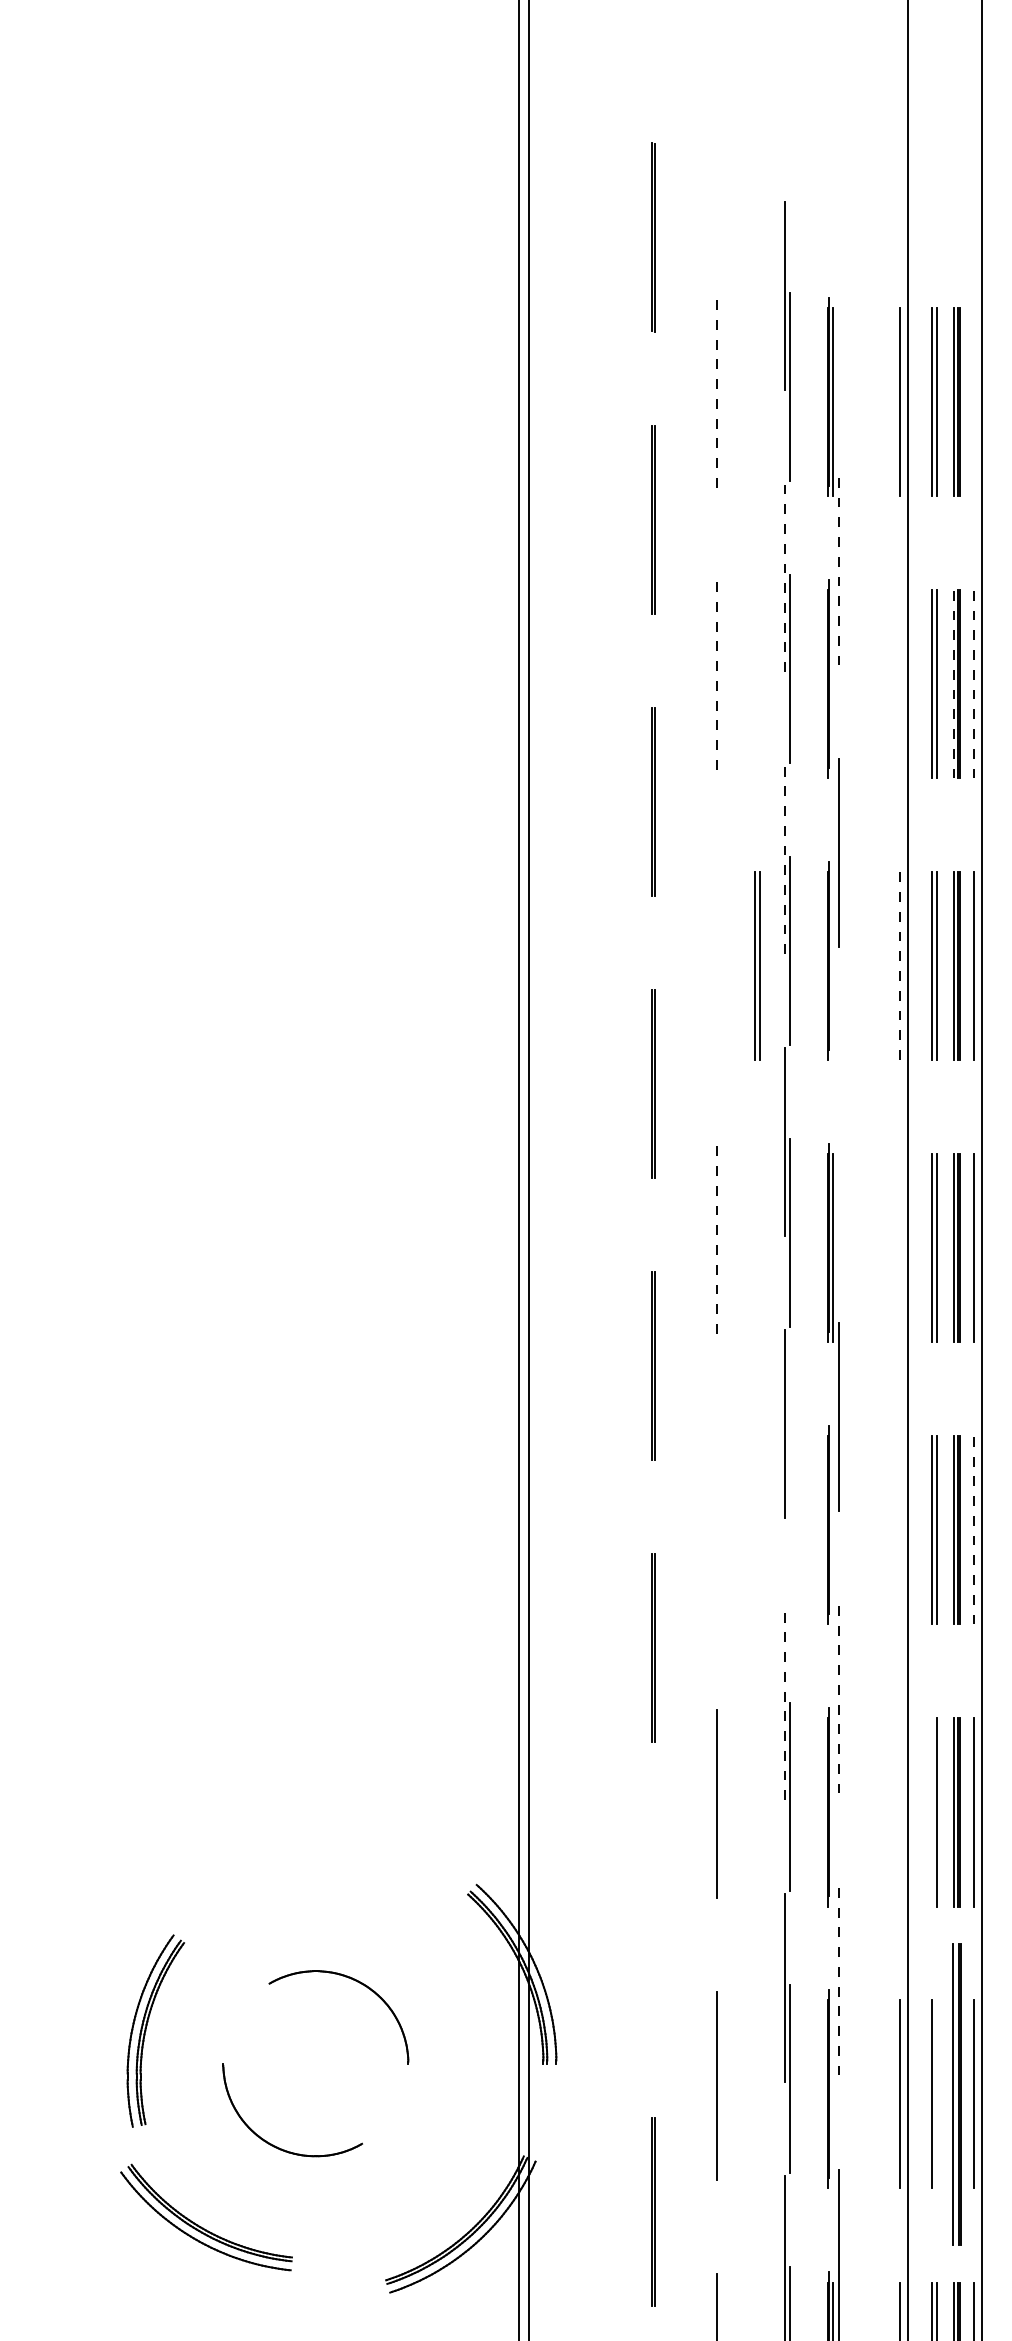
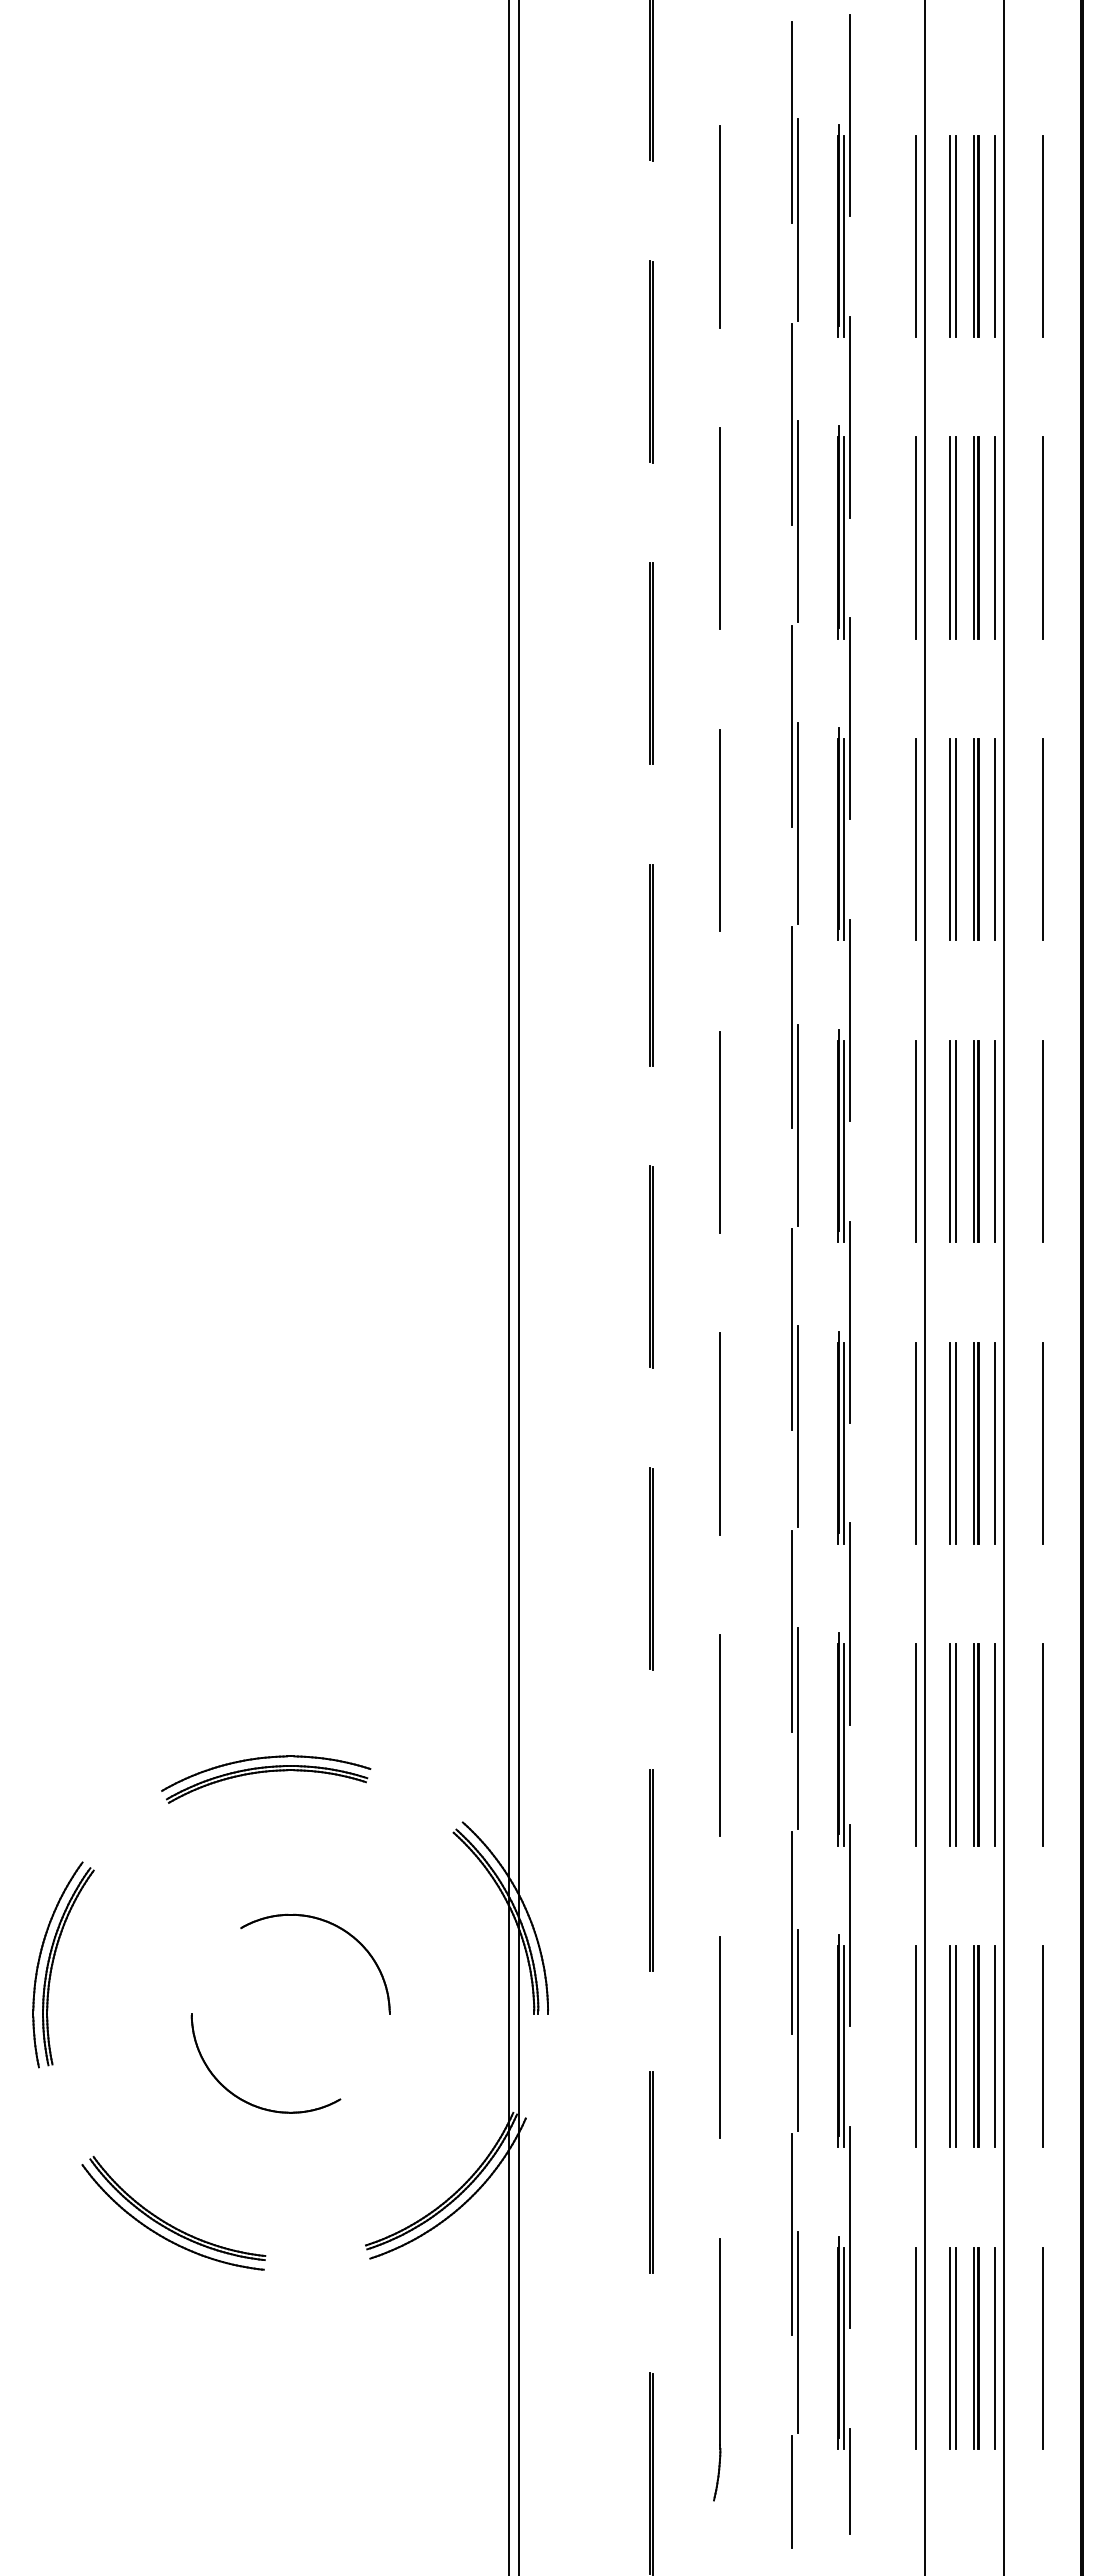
line: (839, 288) -> (850, 114), added
line: (717, 394) -> (720, 227), dashed -> solid
line: (974, 401) -> (995, 235), added
line: (839, 571) -> (850, 417), dashed -> solid
line: (784, 578) -> (792, 424), dashed -> solid
line: (717, 675) -> (720, 528), dashed -> solid
line: (832, 683) -> (843, 537), added
line: (900, 683) -> (916, 537), added
line: (954, 684) -> (973, 538), dashed -> solid
line: (974, 684) -> (995, 538), dashed -> solid
line: (784, 860) -> (792, 726), dashed -> solid
line: (717, 957) -> (720, 830), added
part: (756, 966) -> (762, 839), removed
line: (832, 966) -> (843, 839), added
line: (900, 966) -> (916, 839), dashed -> solid
line: (839, 1135) -> (850, 1020), added
line: (717, 1240) -> (720, 1132), dashed -> solid
line: (899, 1248) -> (915, 1141), added
line: (789, 1514) -> (797, 1426), added
line: (717, 1521) -> (720, 1433), added
line: (832, 1529) -> (843, 1442), added
line: (899, 1530) -> (915, 1443), added
line: (974, 1530) -> (995, 1443), dashed -> solid
line: (839, 1699) -> (850, 1624), dashed -> solid
line: (784, 1706) -> (792, 1631), dashed -> solid
line: (832, 1812) -> (843, 1744), added
line: (900, 1812) -> (916, 1744), added
line: (932, 1812) -> (950, 1744), added
part: (293, 1838) -> (266, 1772), added
line: (652, 1929) -> (650, 1870), added
line: (839, 1981) -> (850, 1925), dashed -> solid
part: (146, 2030) -> (53, 1964), moved
line: (832, 2094) -> (843, 2046), added
line: (937, 2094) -> (955, 2046), added
part: (956, 2094) -> (976, 2046), size x0.62
part: (202, 2227) -> (169, 2223), moved

